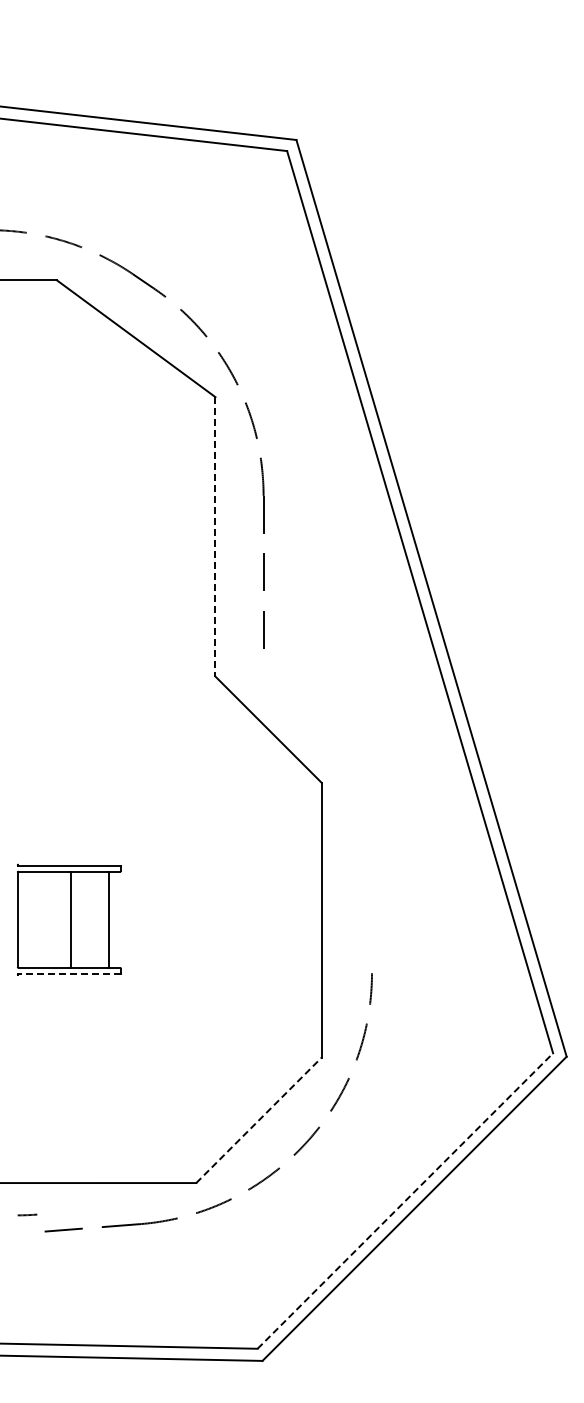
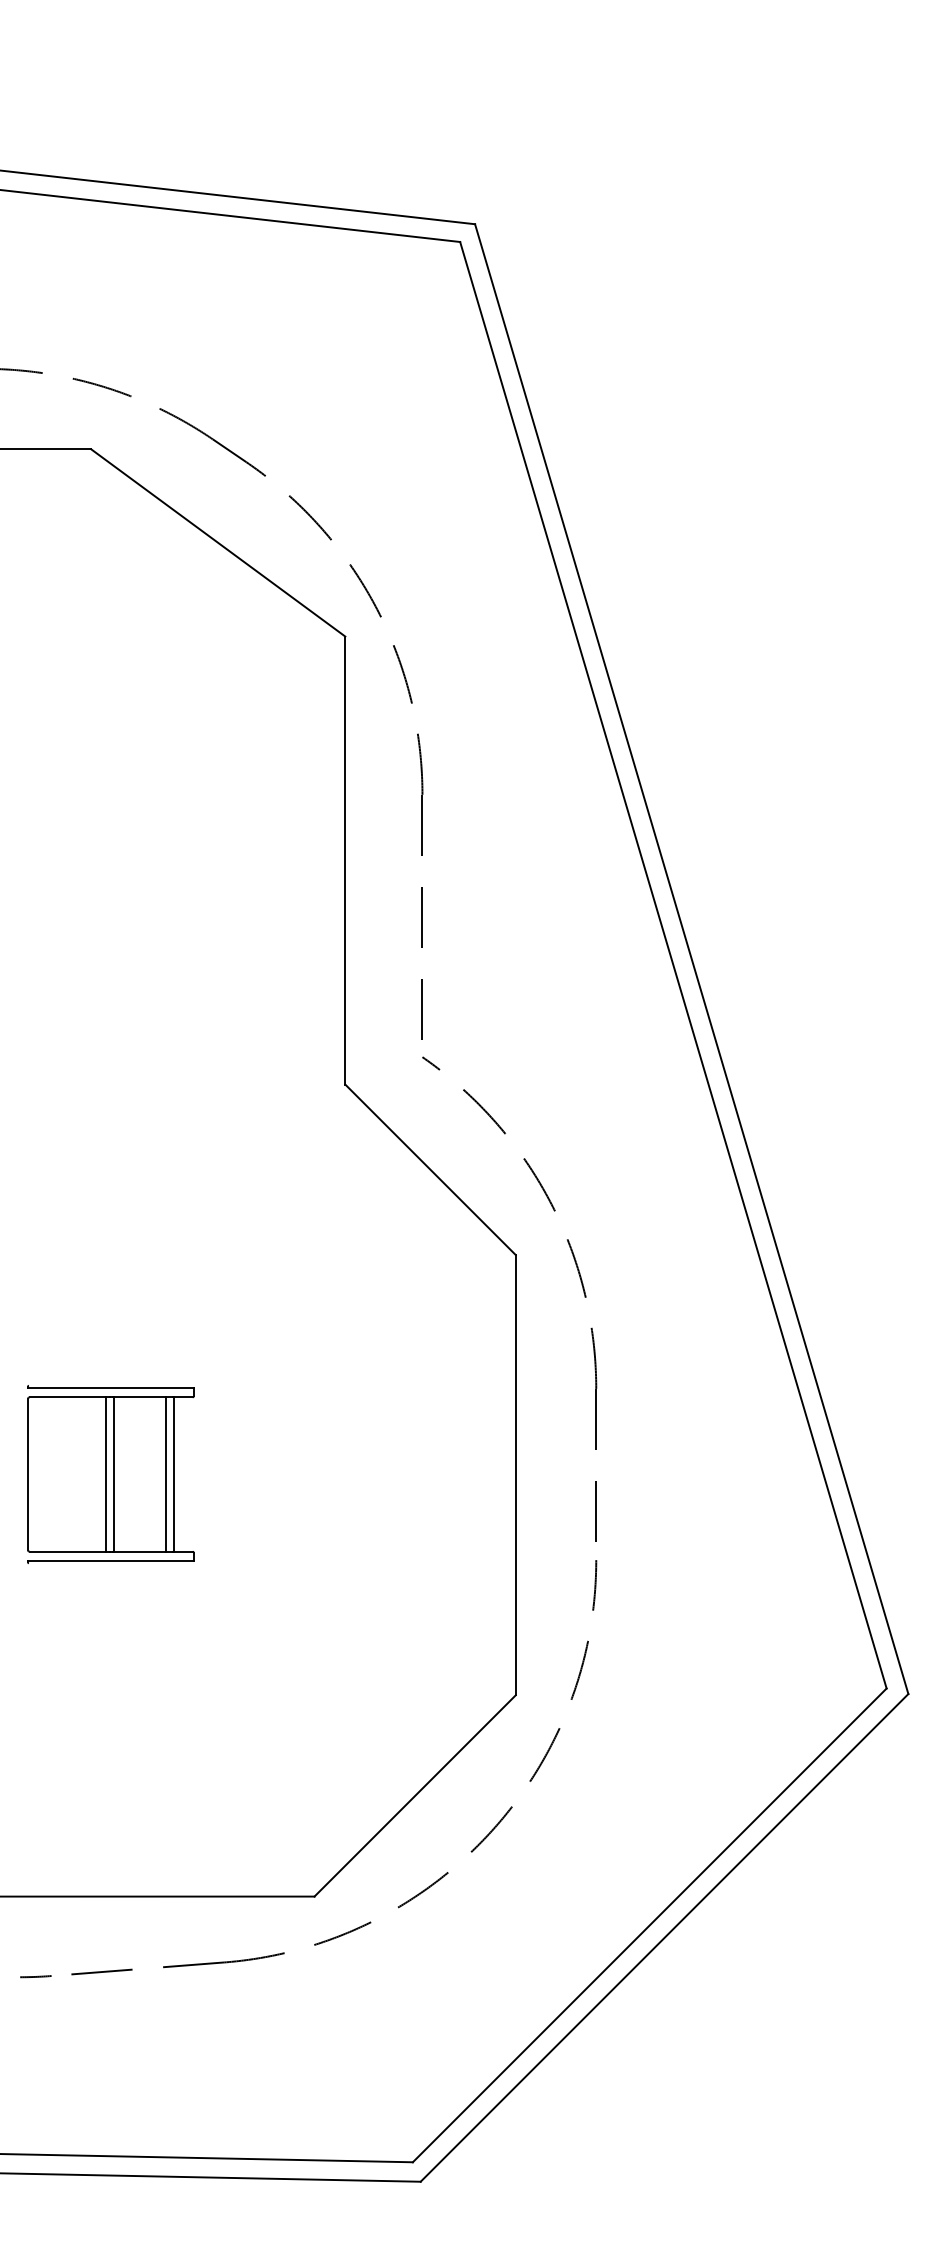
line: (215, 536) -> (345, 859), dashed -> solid
part: (360, 795) -> (577, 1275), added
line: (66, 919) -> (106, 1474), added
line: (103, 919) -> (165, 1474), added
line: (69, 974) -> (111, 1562), dashed -> solid
line: (259, 1120) -> (415, 1796), dashed -> solid
line: (405, 1201) -> (649, 1926), dashed -> solid
line: (27, 1214) -> (35, 1975), moved

